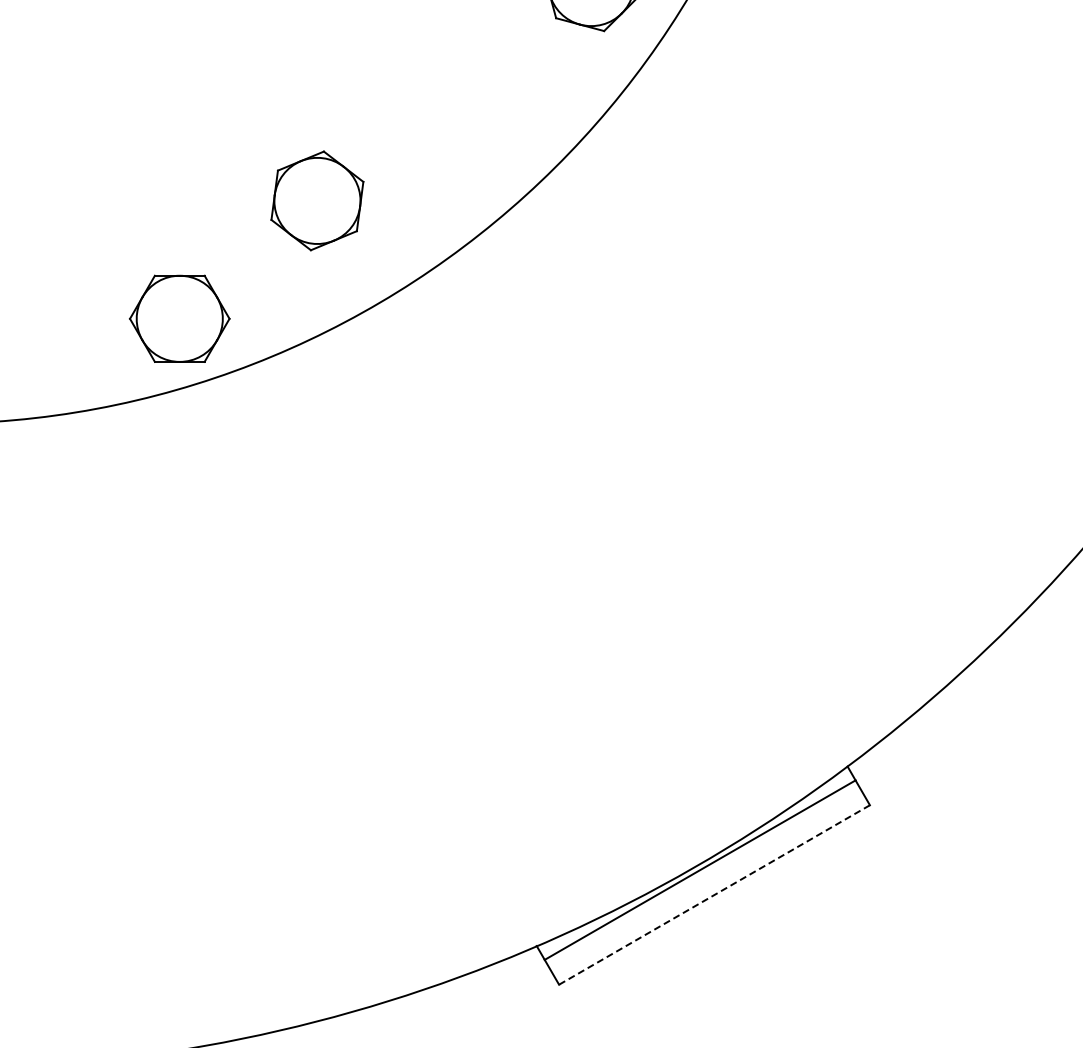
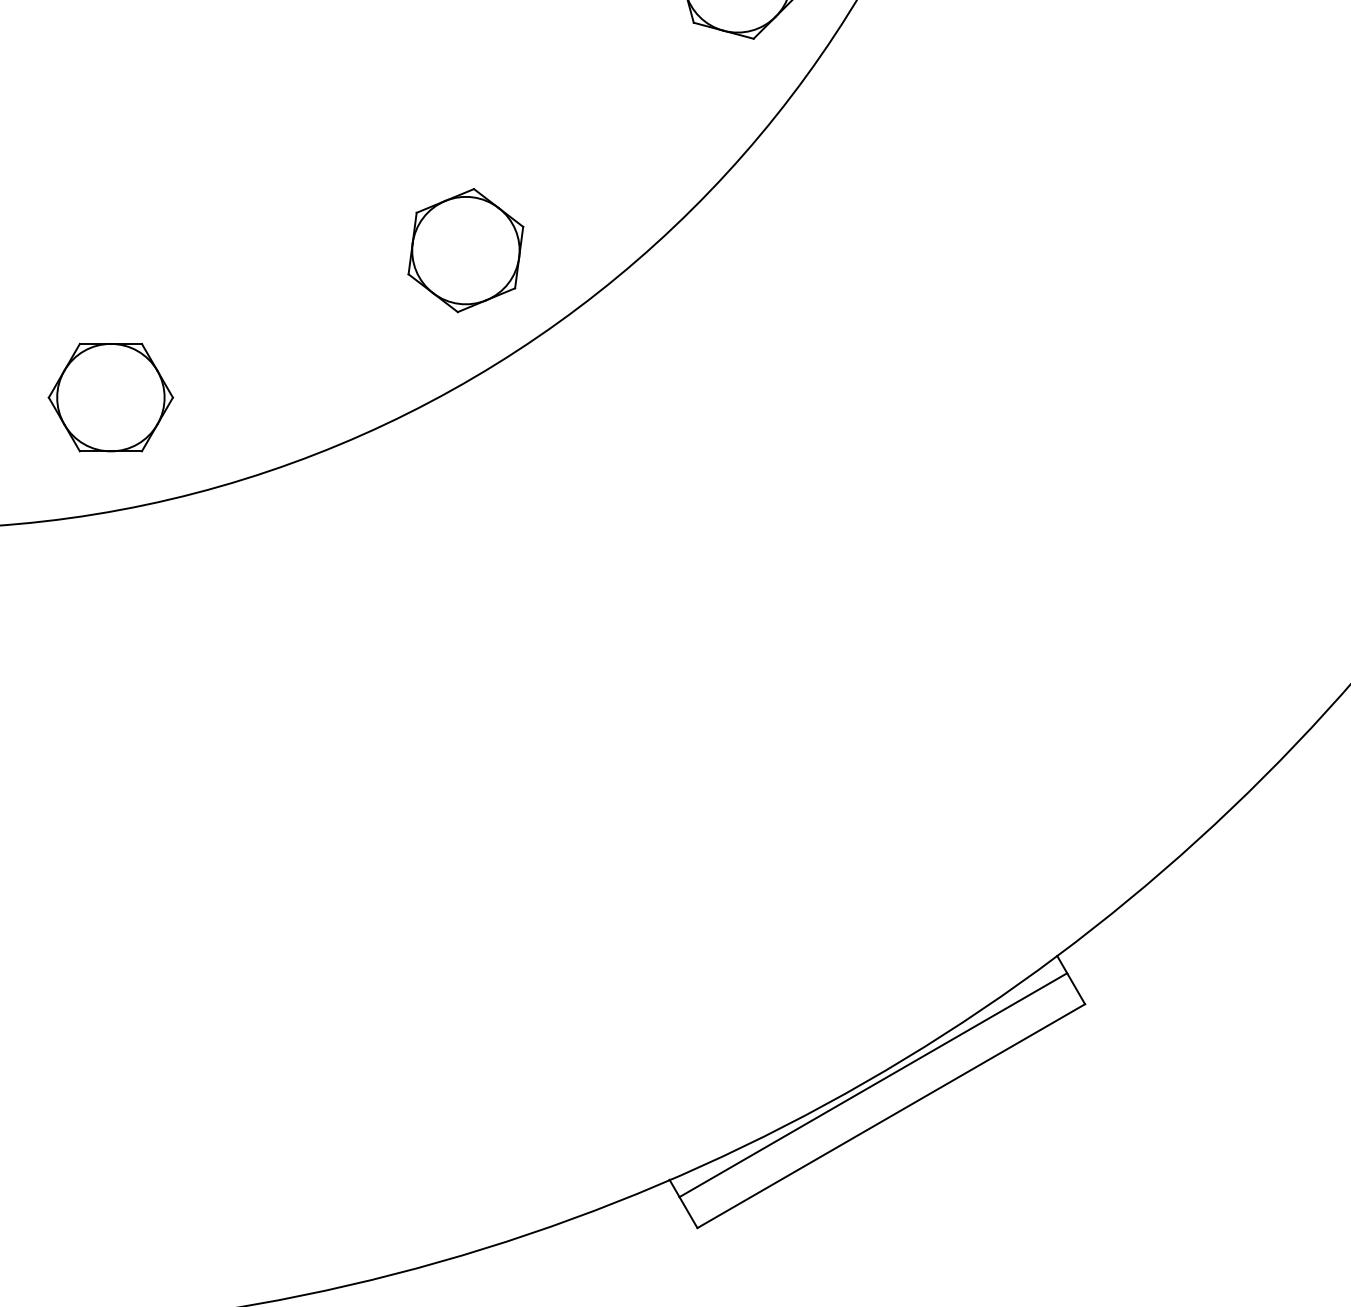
part: (317, 200) -> (465, 250), moved
part: (179, 318) -> (110, 397), moved
line: (714, 894) -> (891, 1115), dashed -> solid

